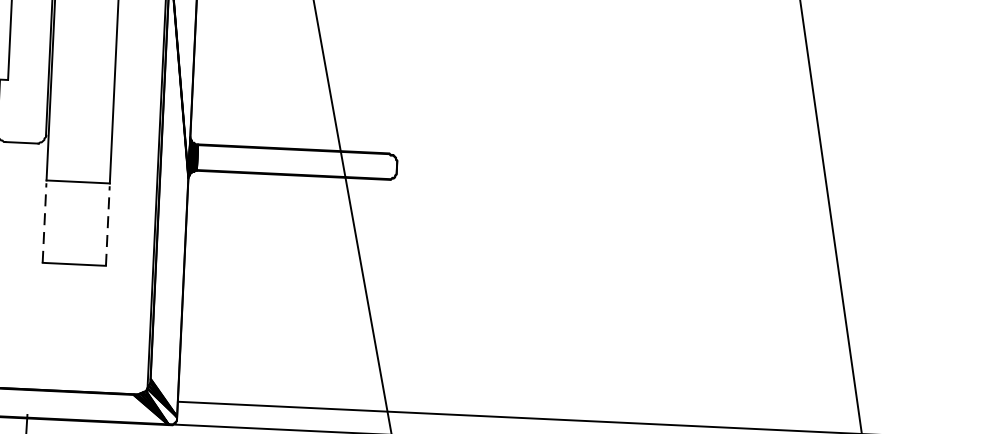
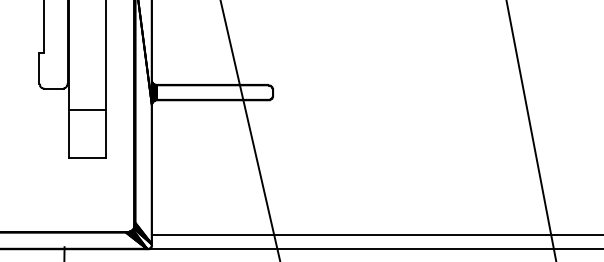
line: (44, 222) -> (69, 134), dashed -> solid
line: (108, 225) -> (106, 134), dashed -> solid

